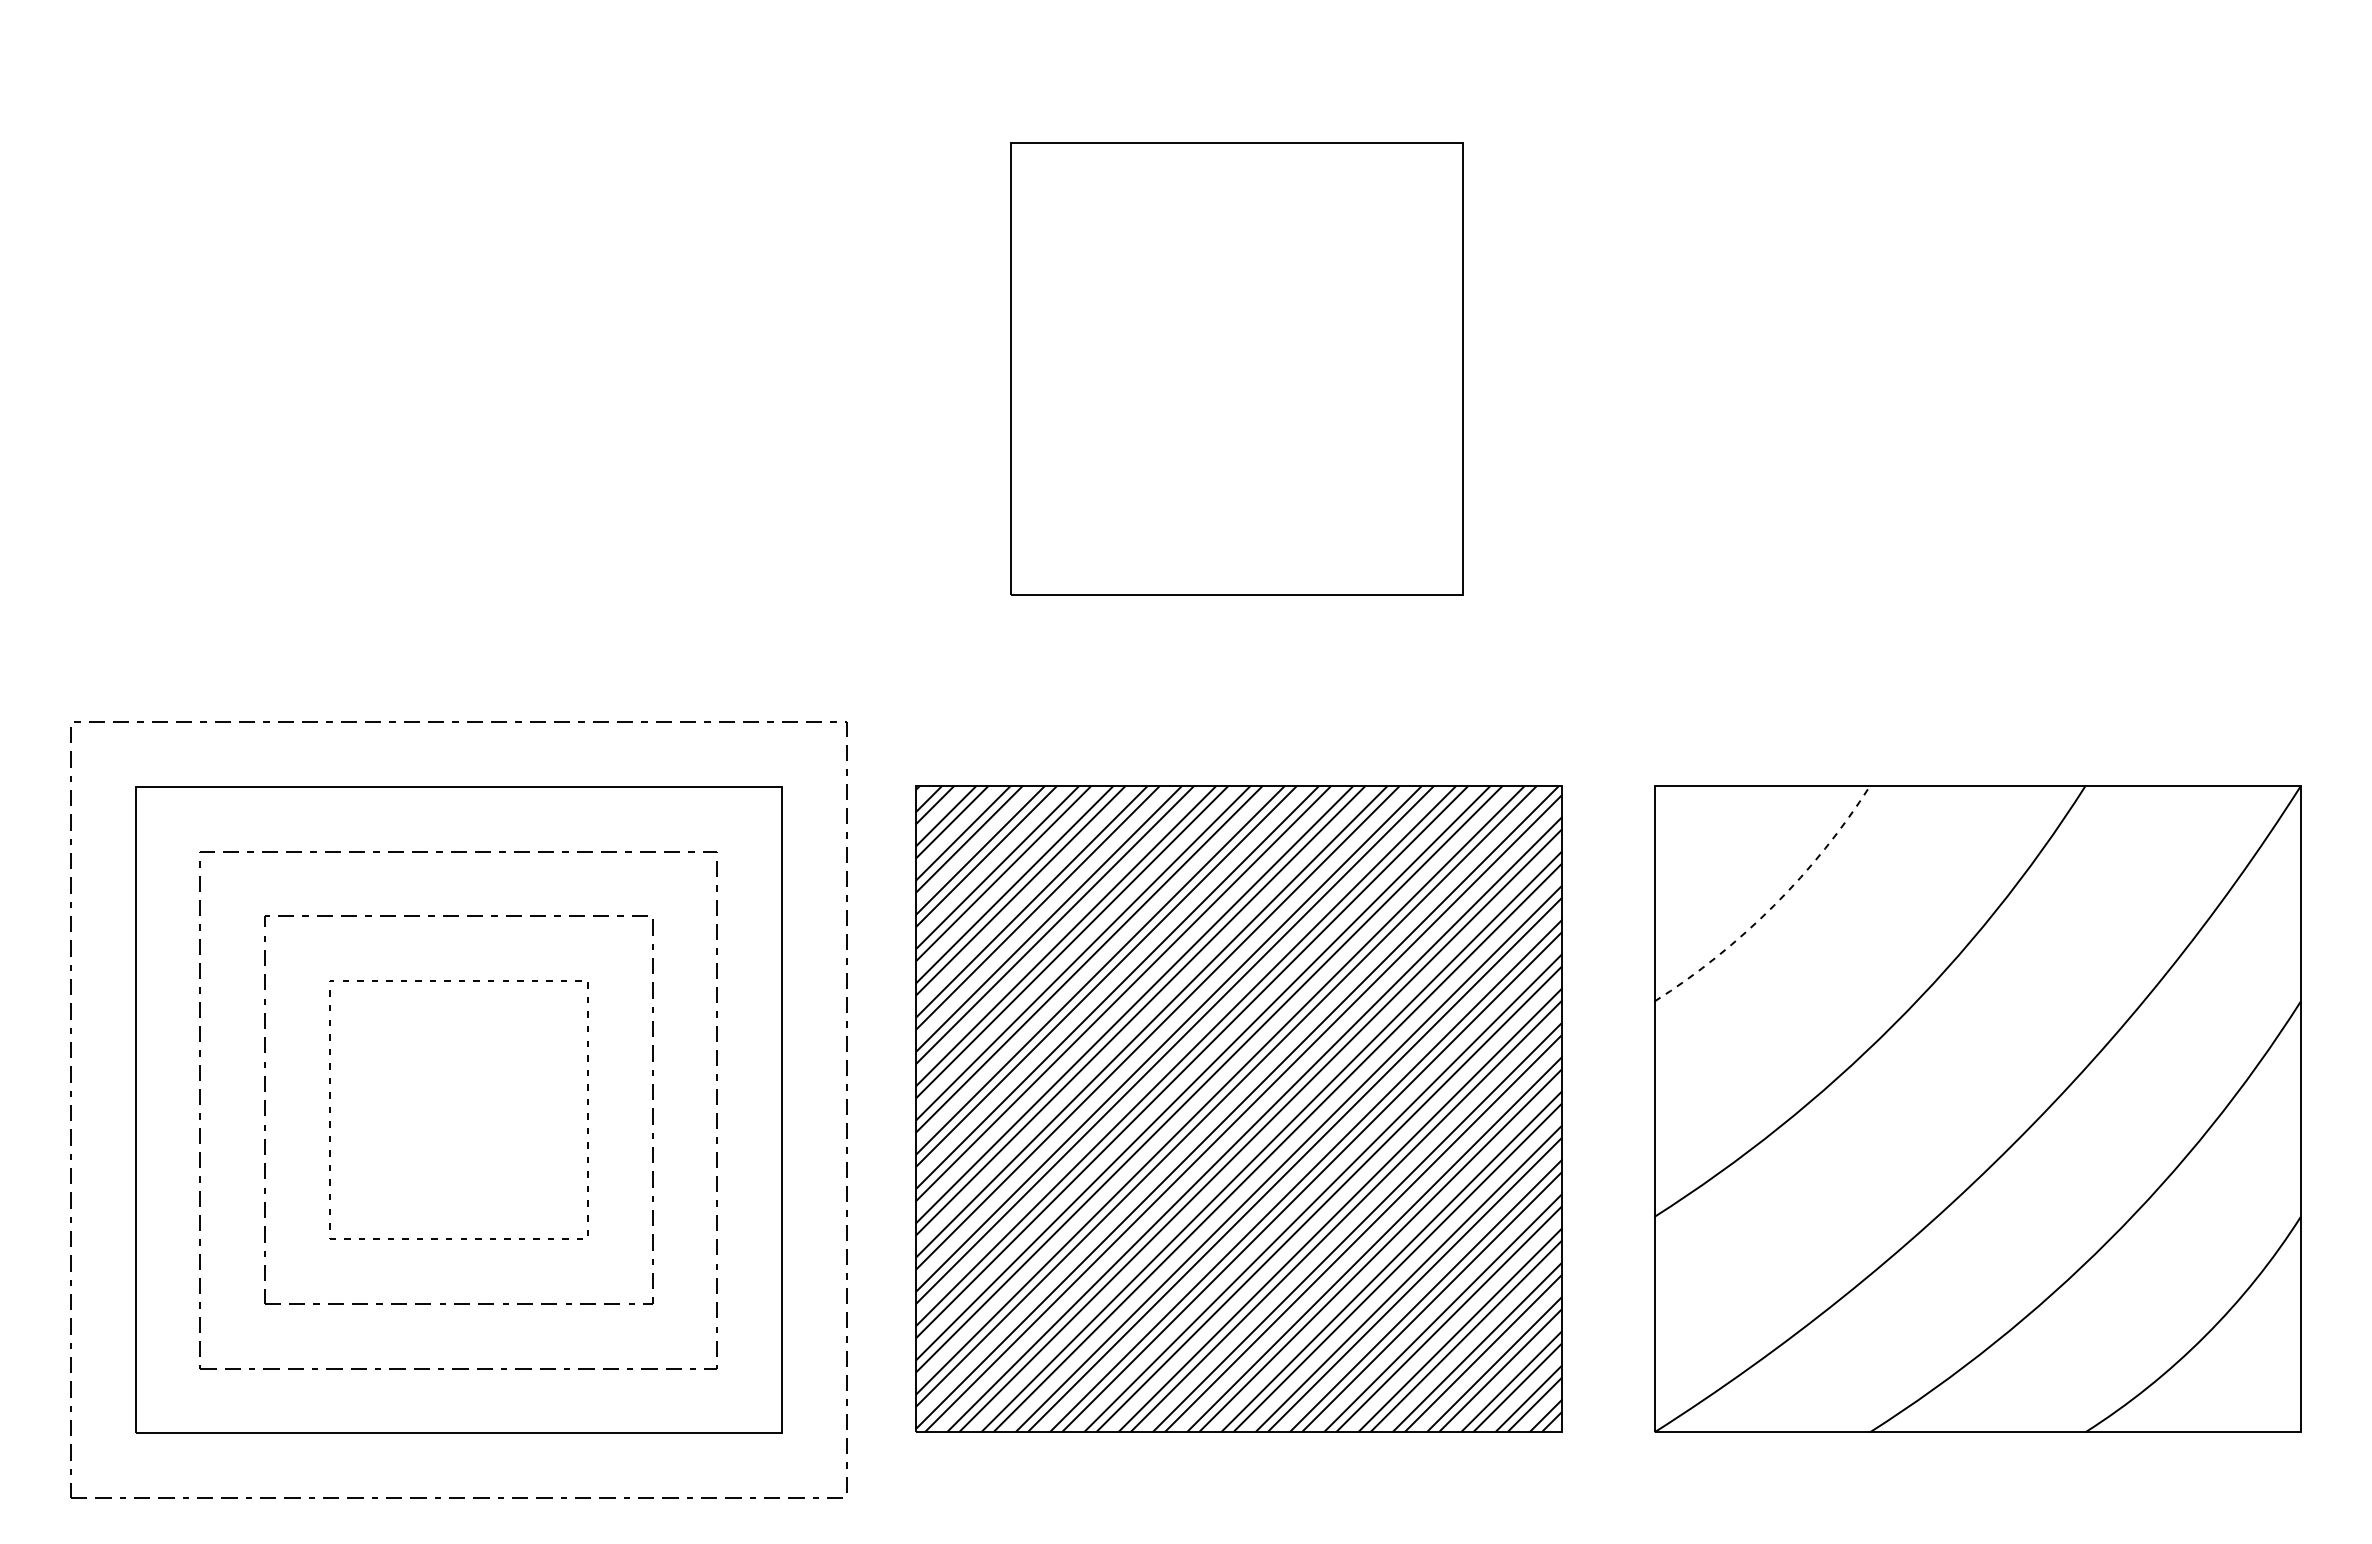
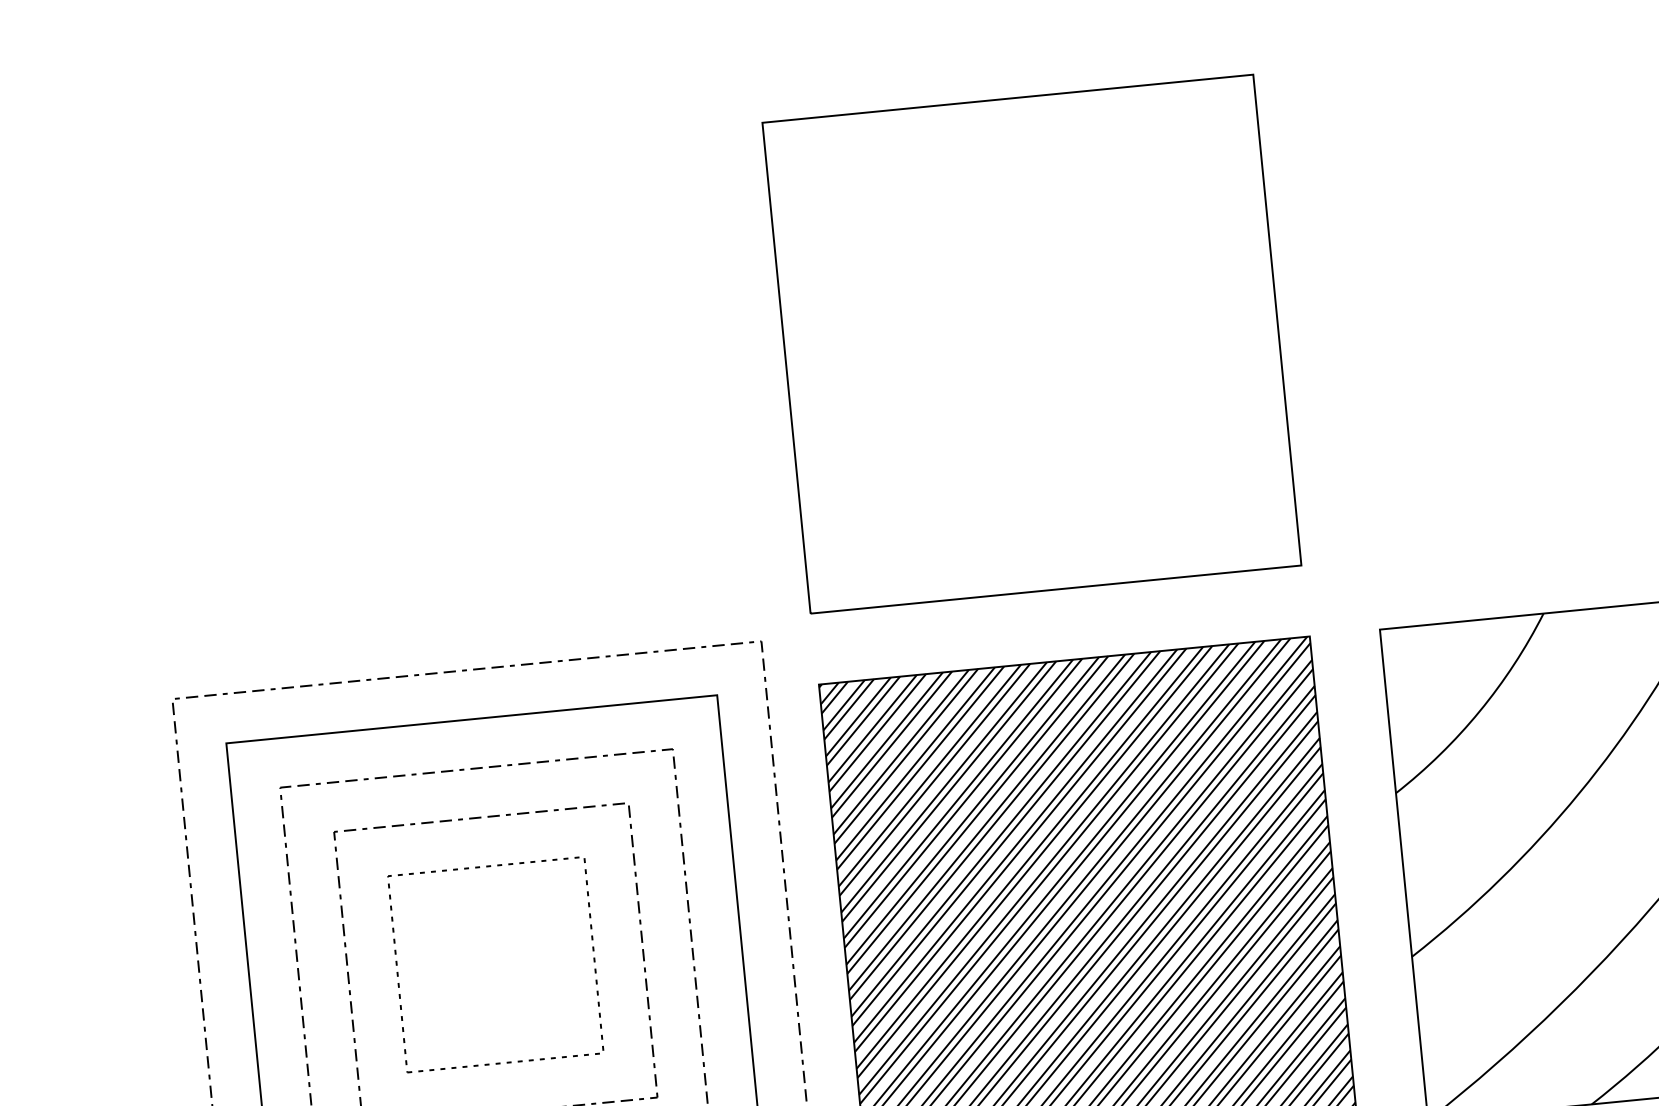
part: (1236, 368) -> (1031, 343), size x1.43
line: (1774, 905) -> (1479, 711), dashed -> solid

